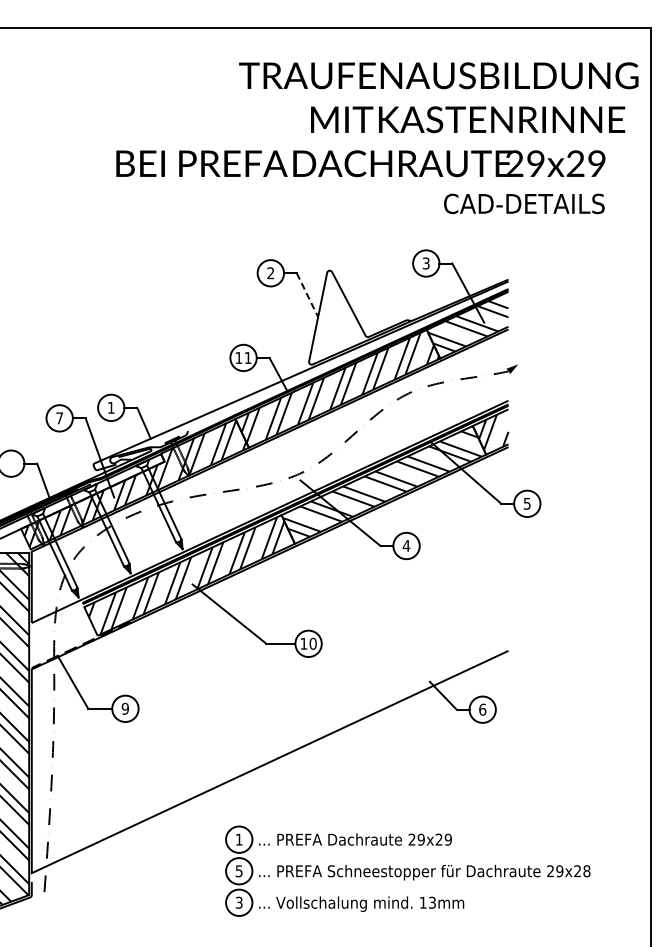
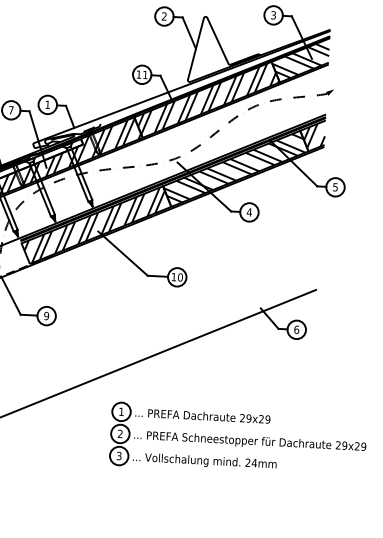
line: (307, 295) -> (189, 33), dashed -> solid
text: (238, 871) -> (119, 434), 5 -> 2
text: (586, 871) -> (363, 446), 29x28 -> 29x29
text: (427, 902) -> (251, 462), 13mm -> 24mm

